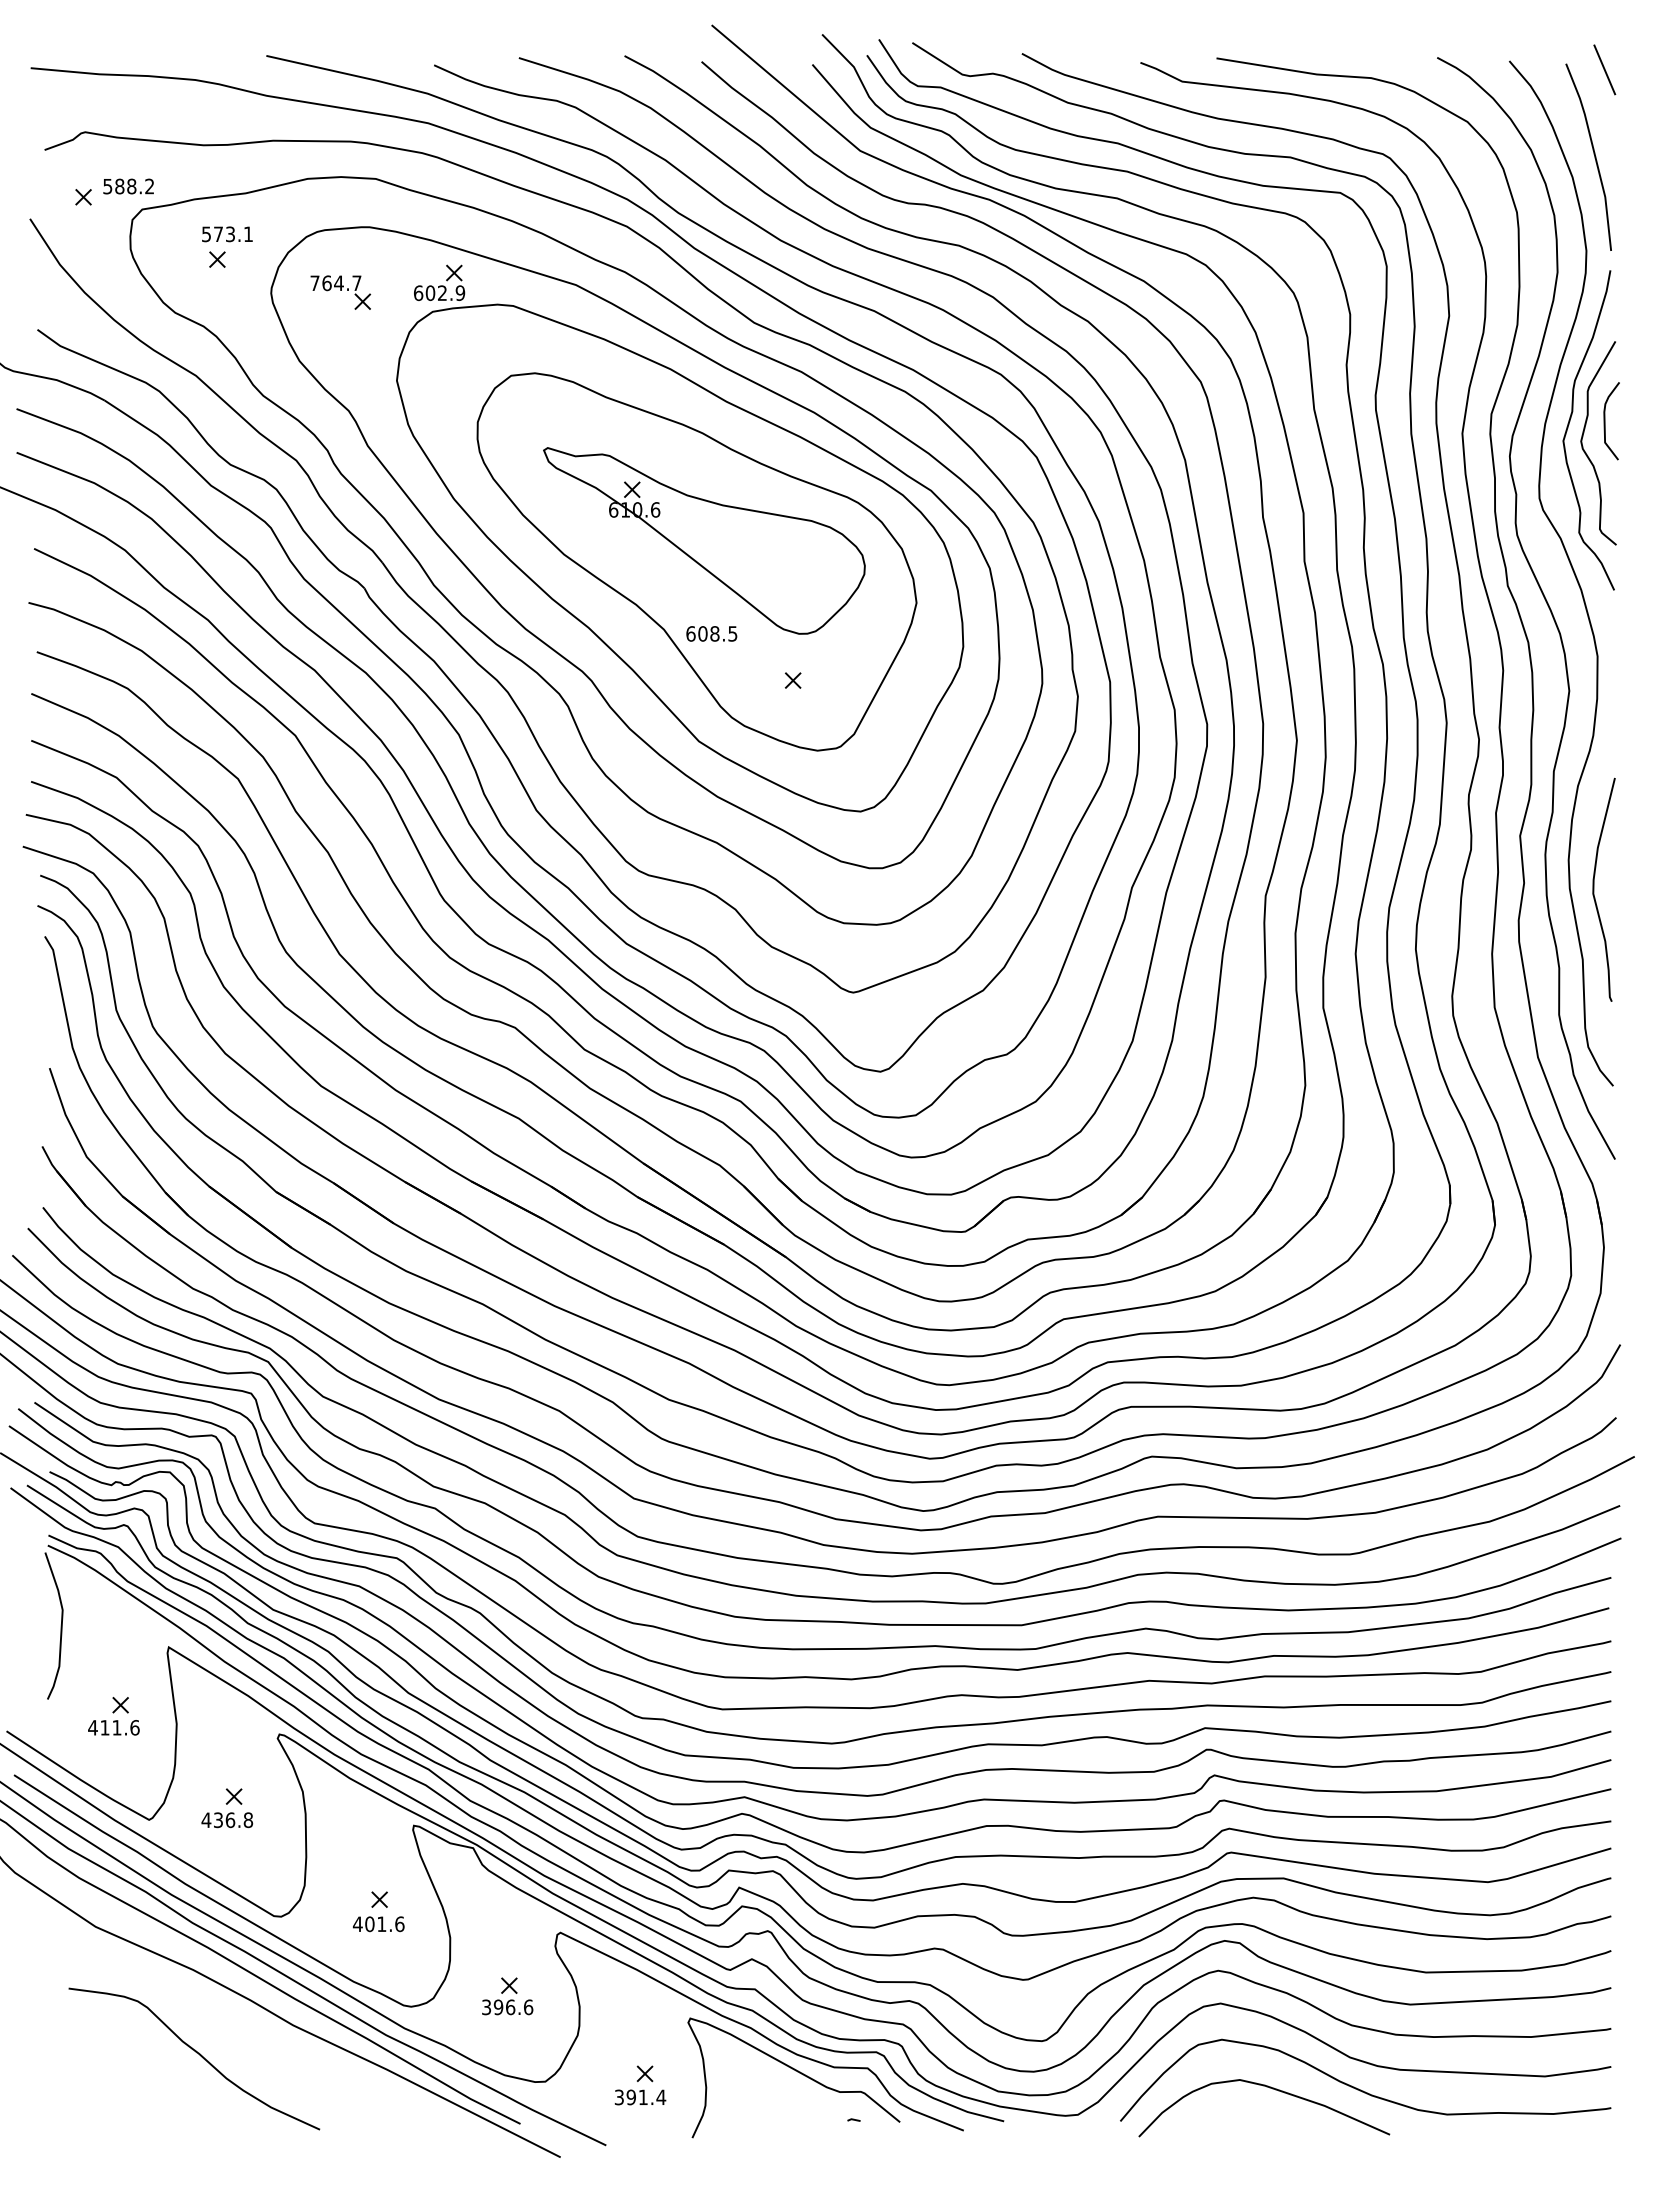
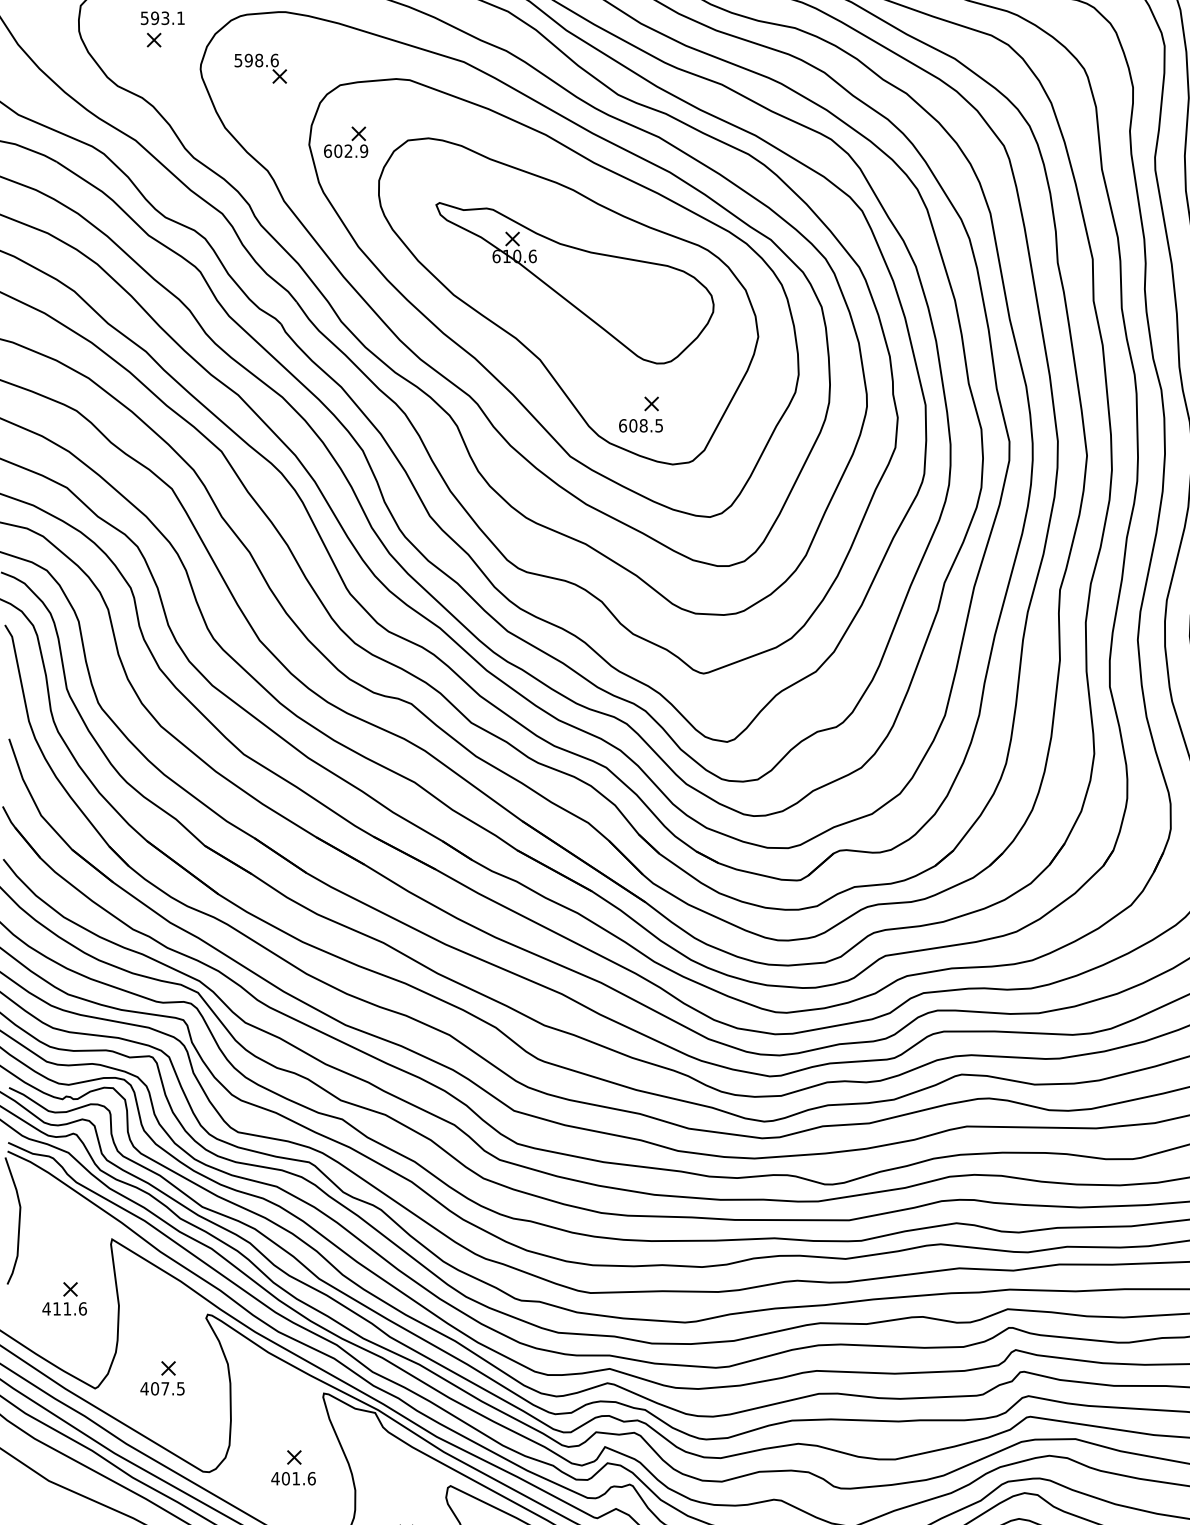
text: (218, 234) -> (155, 18), 573.1 -> 593.1
part: (439, 282) -> (346, 141), moved
text: (335, 283) -> (256, 60), 764.7 -> 598.6
text: (711, 633) -> (640, 425), moved
text: (233, 1820) -> (168, 1389), 436.8 -> 407.5

